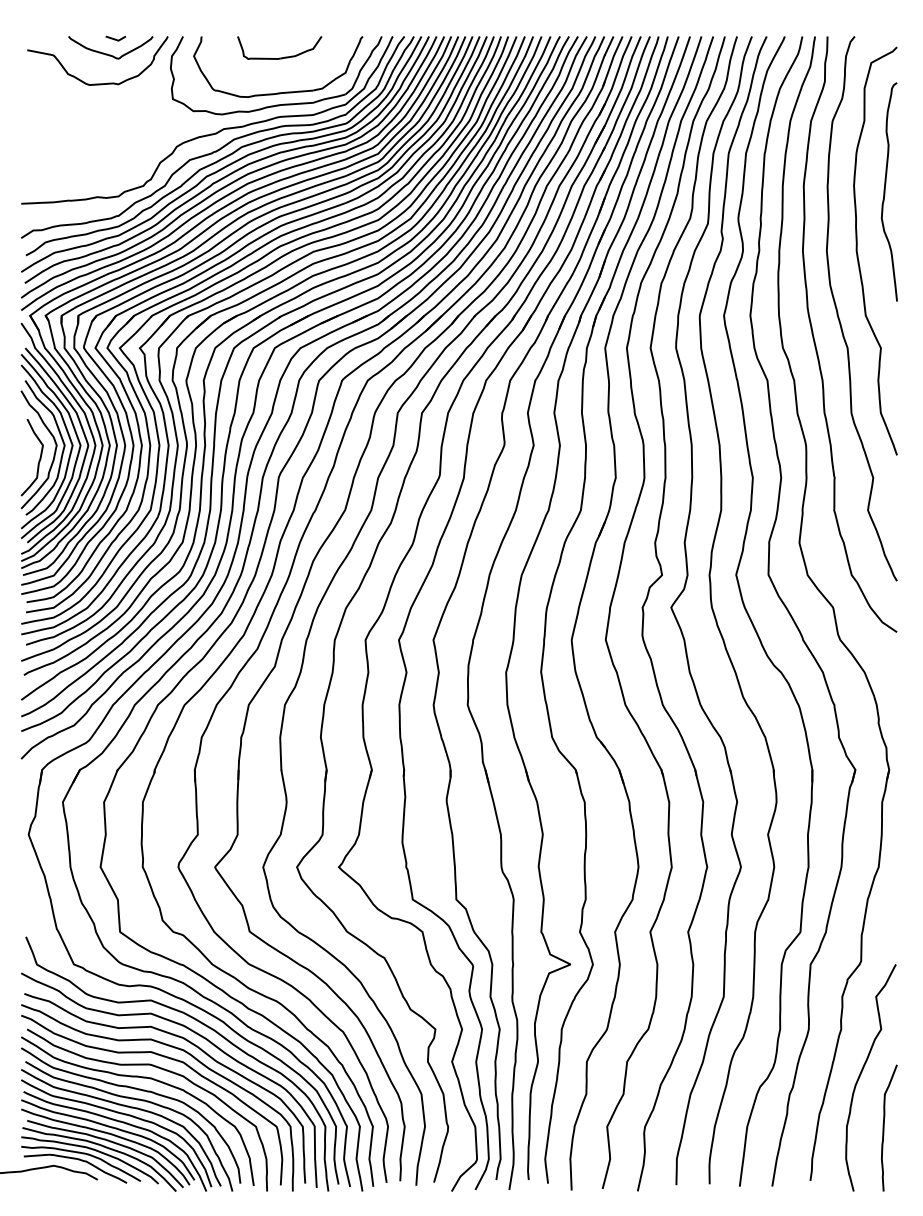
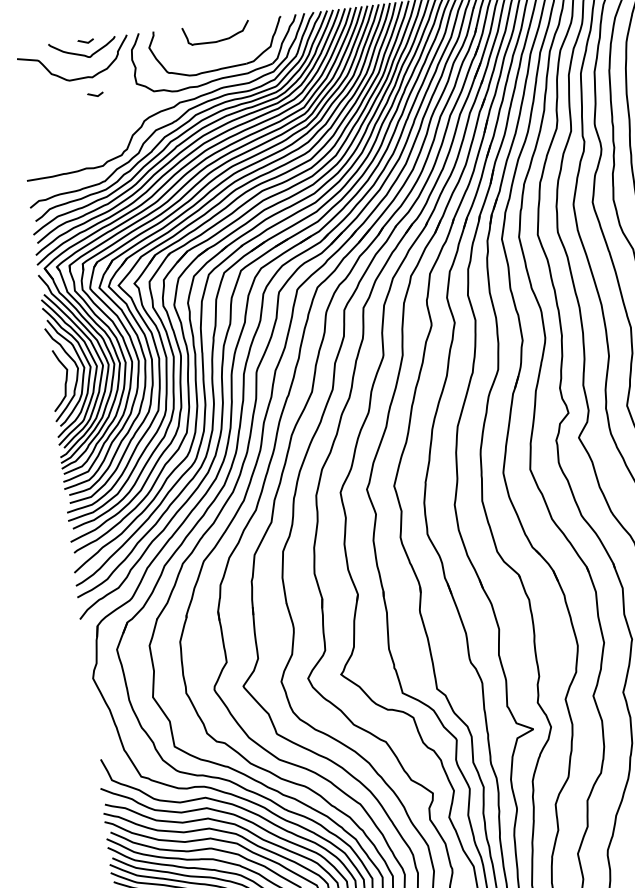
line: (119, 106) -> (95, 94), added

